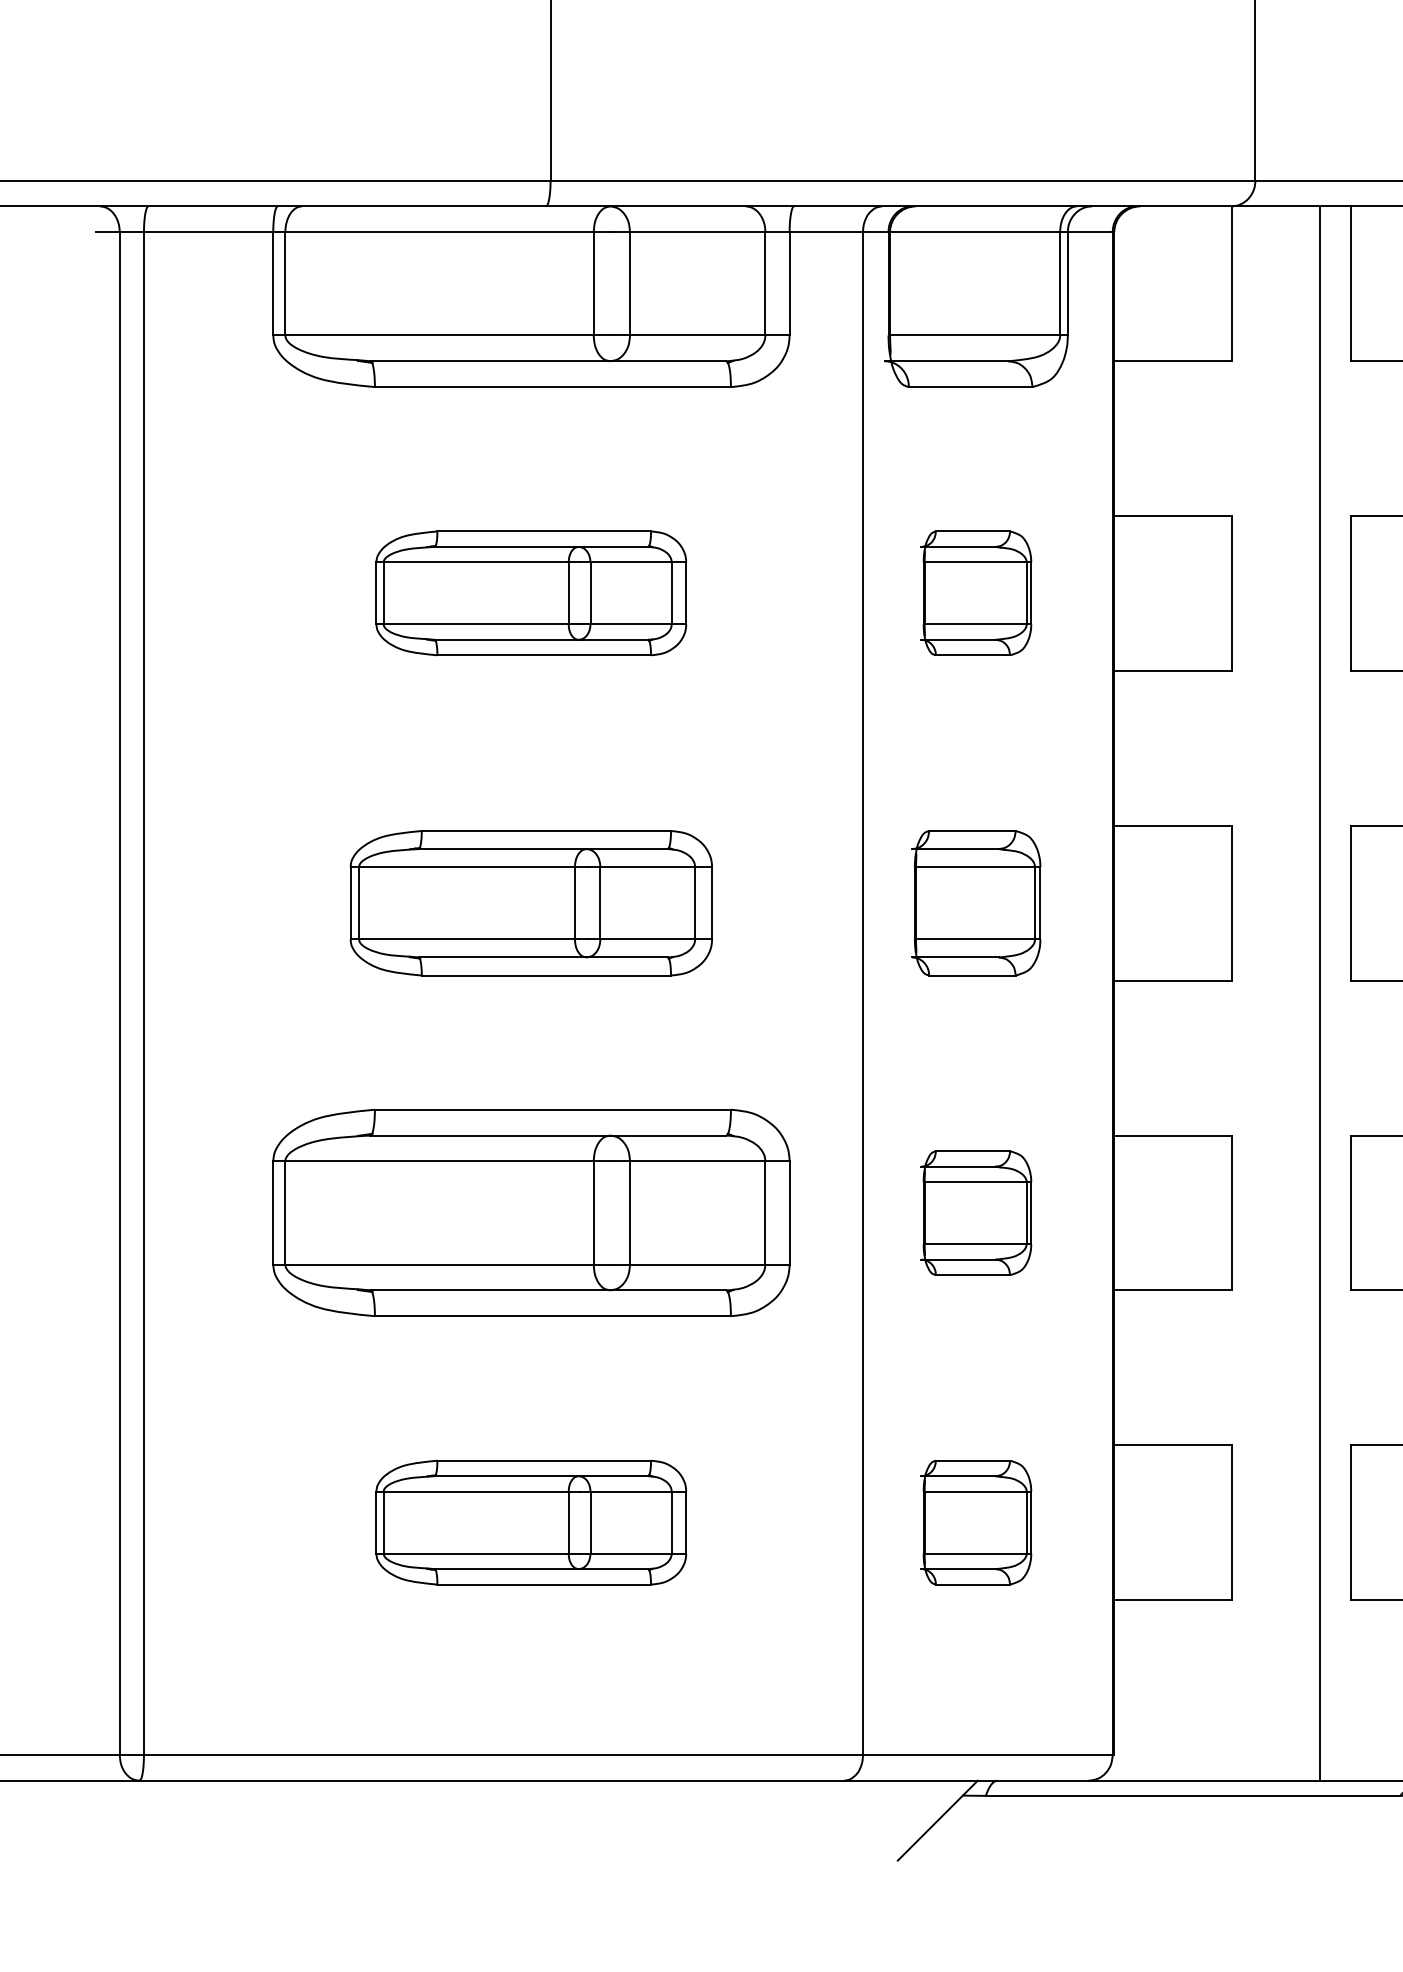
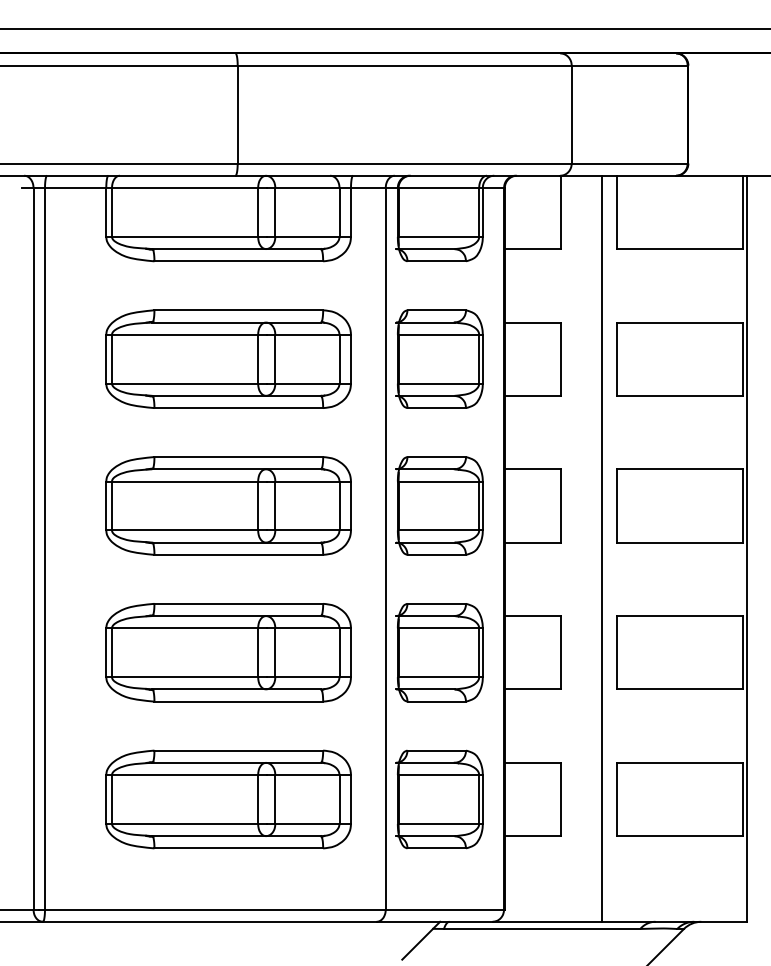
part: (531, 592) -> (228, 358), size x1.67
part: (976, 592) -> (439, 358), size x1.67
part: (531, 902) -> (228, 505), size x1.43
part: (976, 902) -> (439, 505), size x1.43
part: (976, 1212) -> (439, 652), size x1.67
part: (531, 1522) -> (228, 799), size x1.67
part: (976, 1522) -> (439, 799), size x1.67

